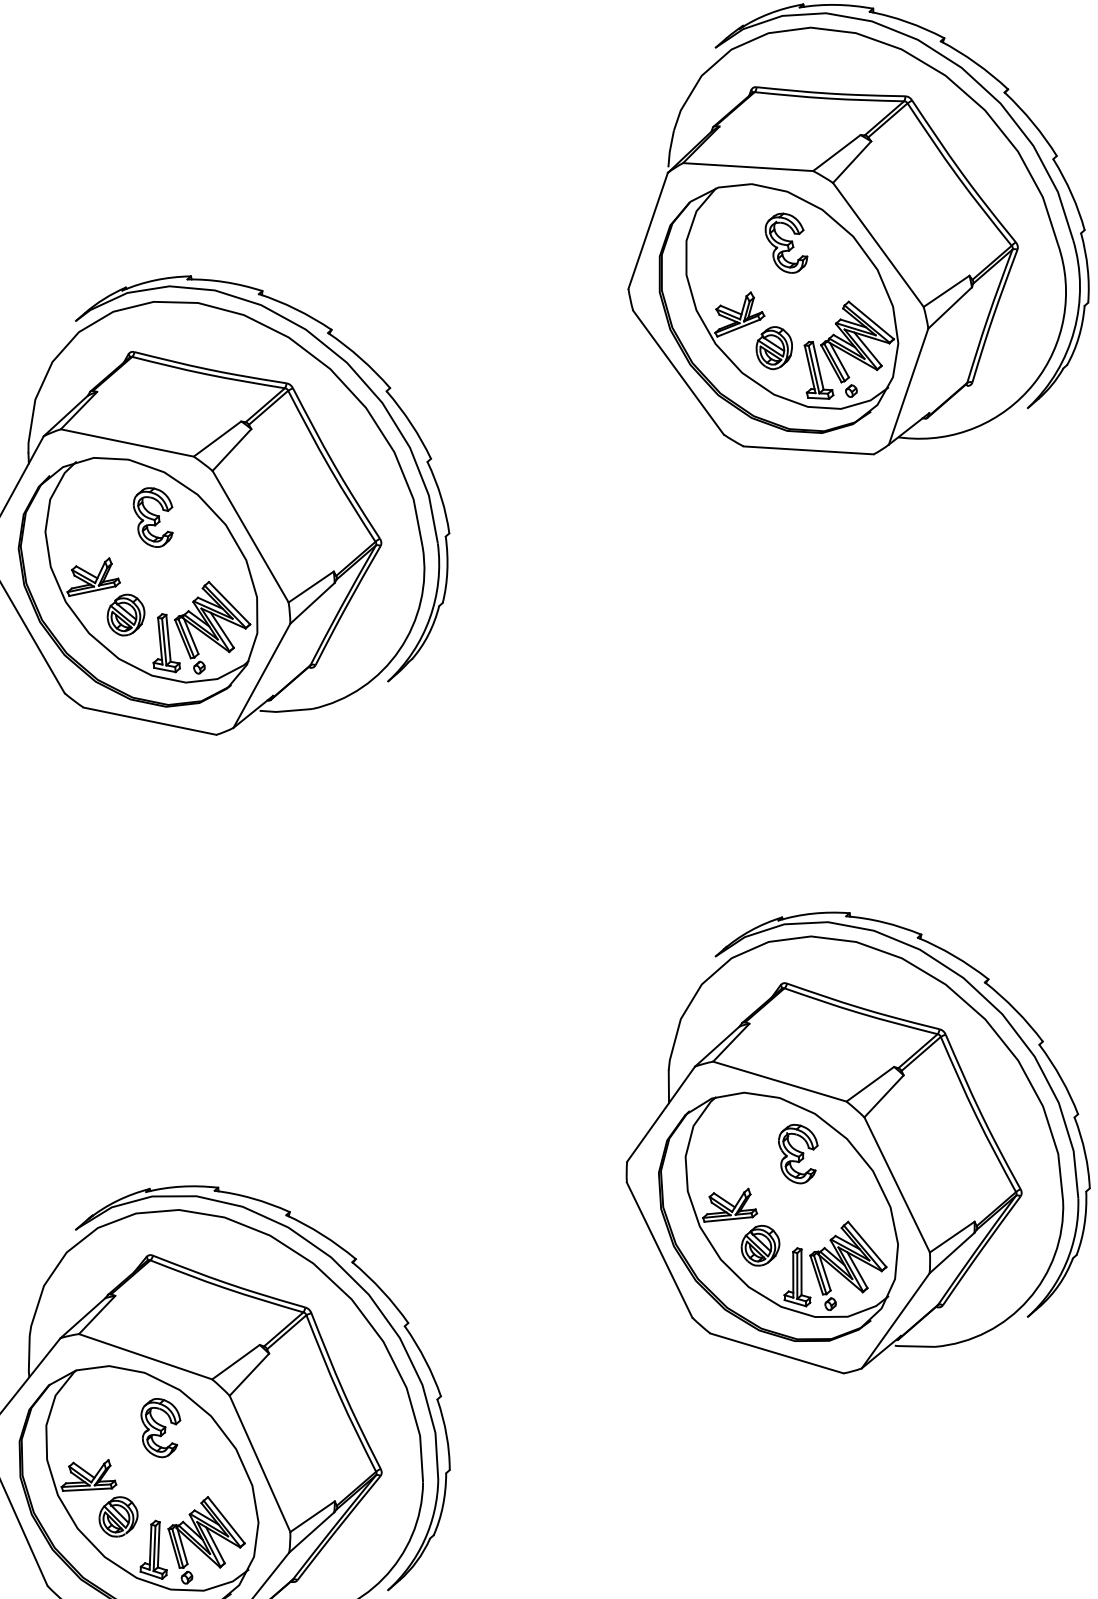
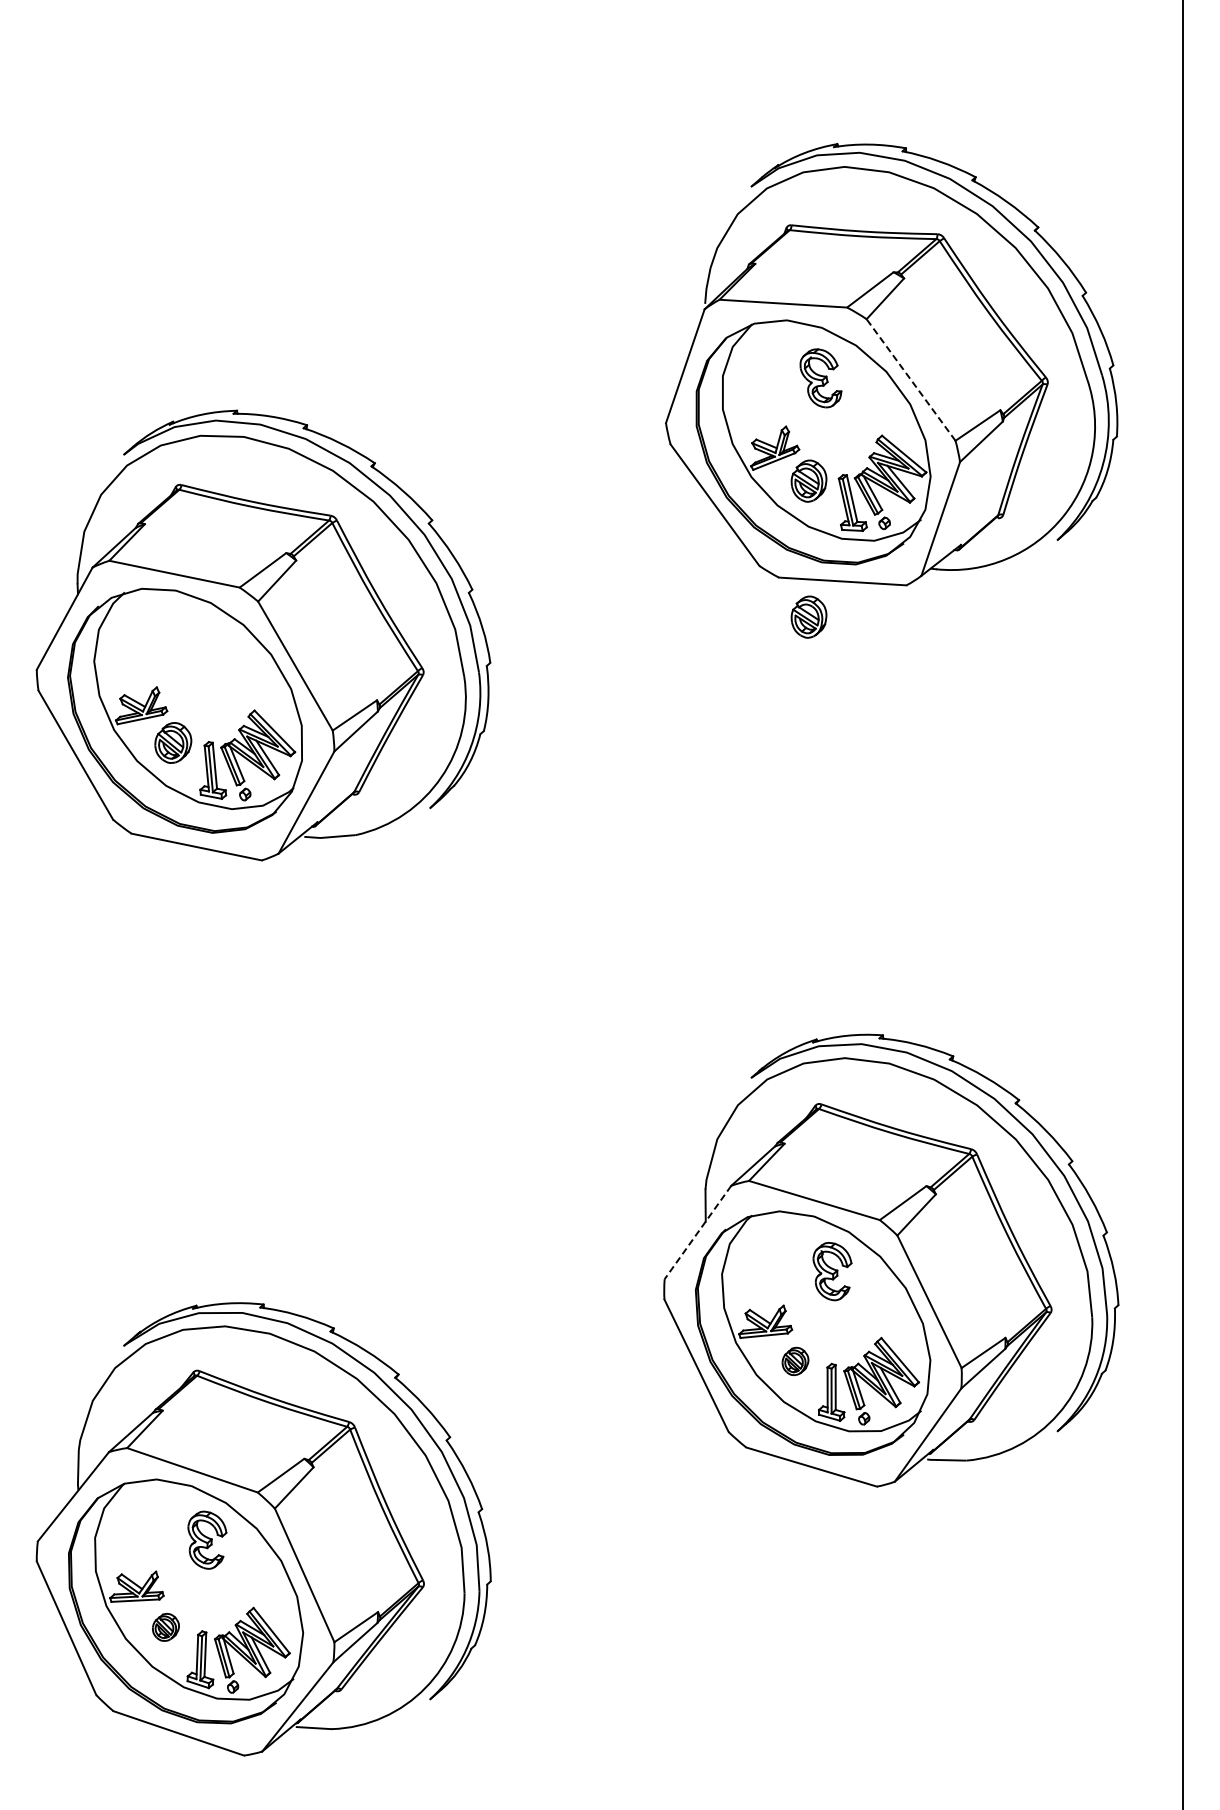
line: (877, 244) -> (910, 379), solid -> dashed
part: (773, 486) -> (808, 616), added
part: (152, 517) -> (199, 647), removed
line: (660, 1114) -> (697, 1232), solid -> dashed
part: (760, 1245) -> (795, 1361), size x0.7
part: (118, 1517) -> (165, 1627), size x0.7

